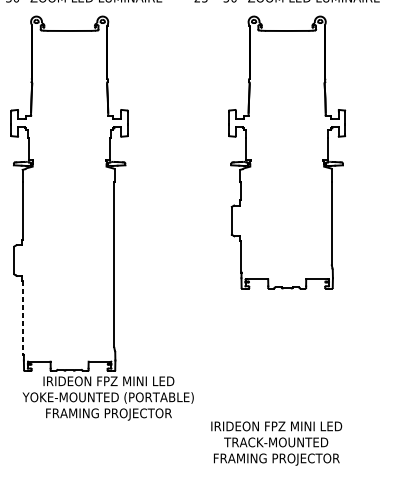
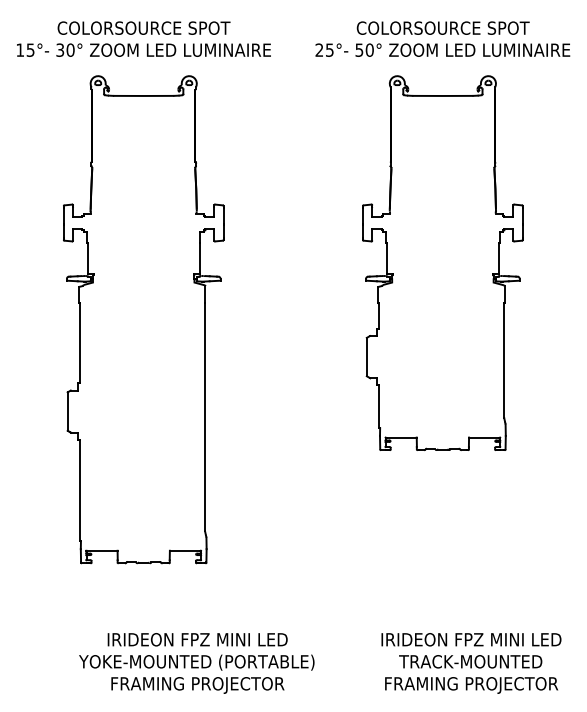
line: (22, 317) -> (79, 490), dashed -> solid
text: (108, 398) -> (196, 663), moved
text: (276, 443) -> (471, 663), moved

